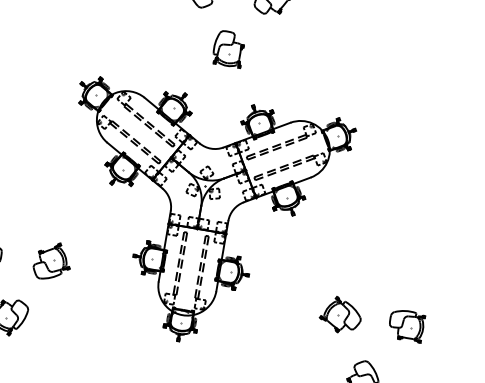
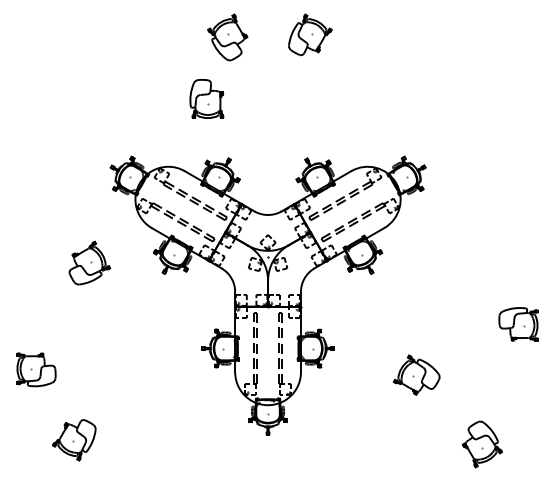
part: (228, 48) -> (206, 98), moved
part: (52, 260) -> (89, 262), moved
part: (340, 314) -> (416, 374), moved
part: (406, 325) -> (518, 324), moved

